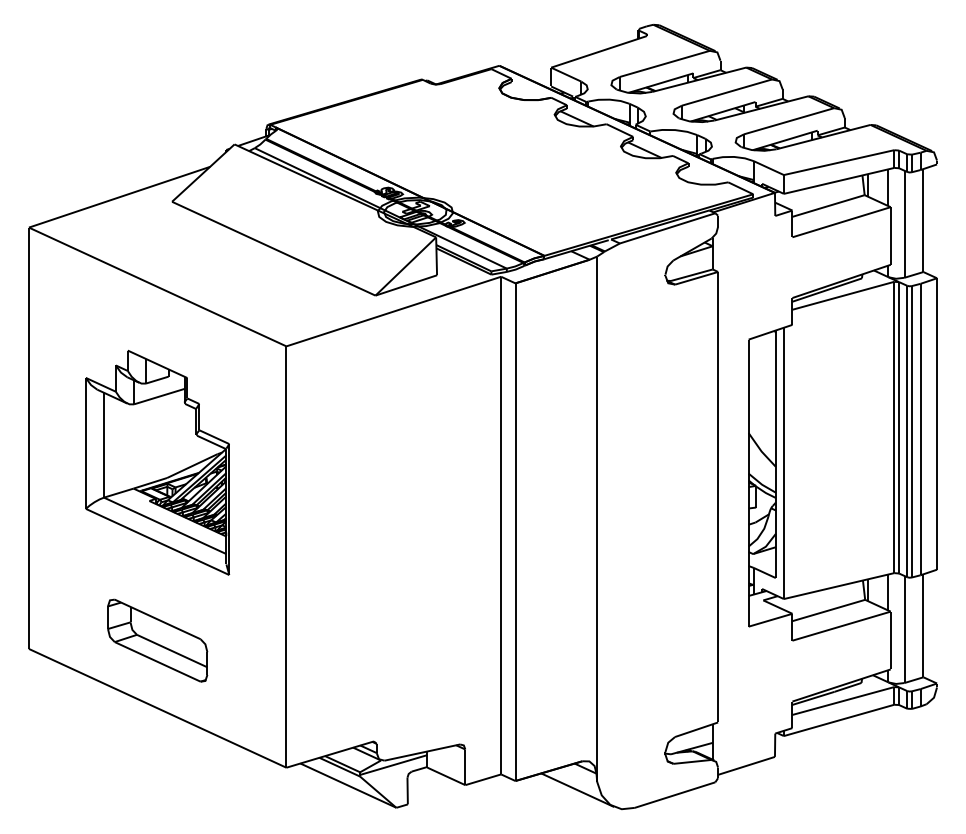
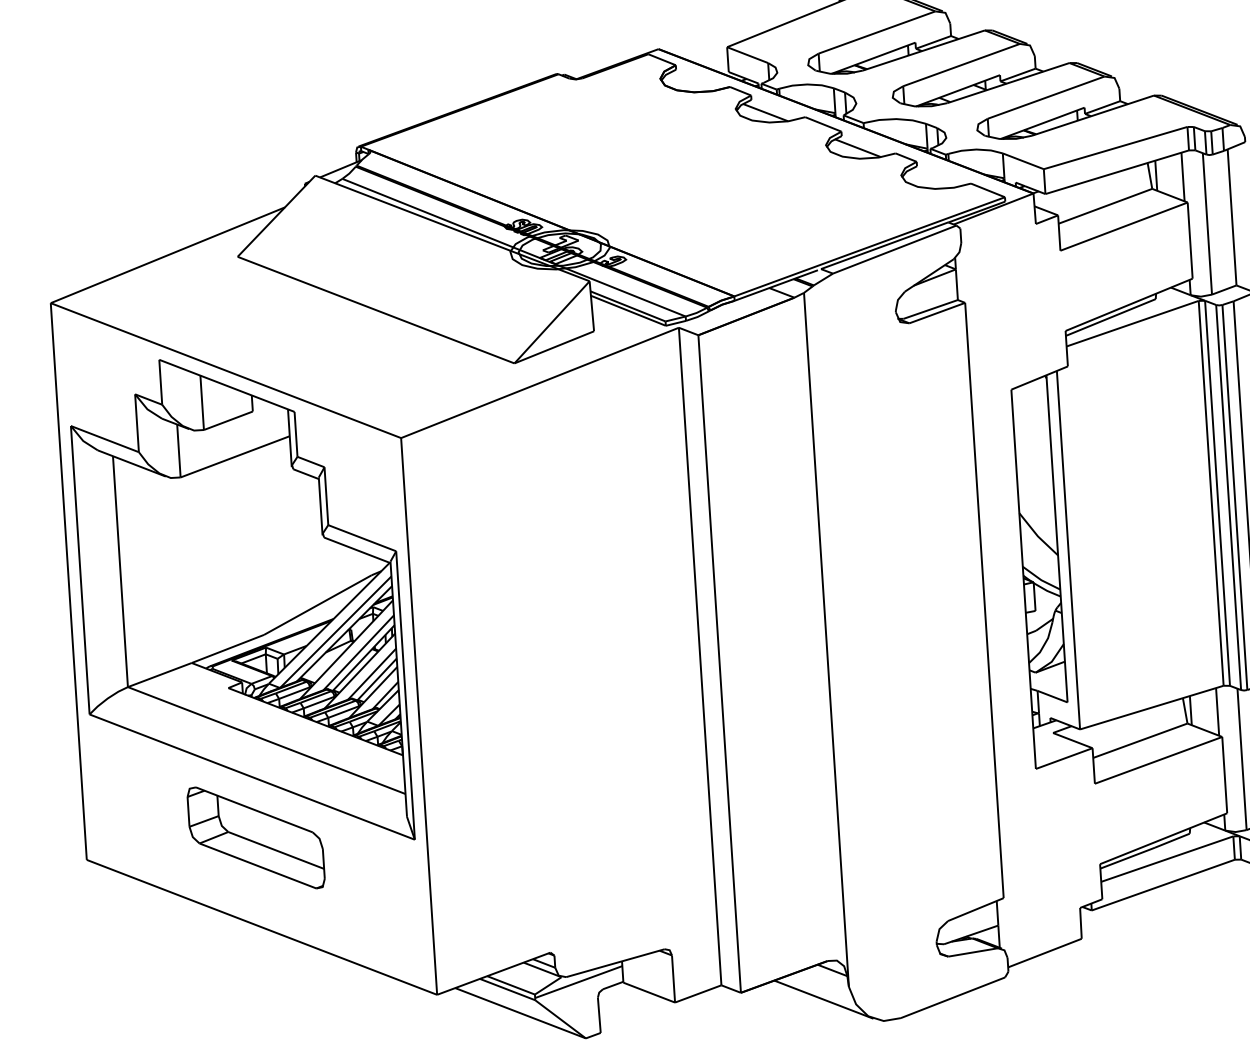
part: (157, 462) -> (240, 602), size x1.67

